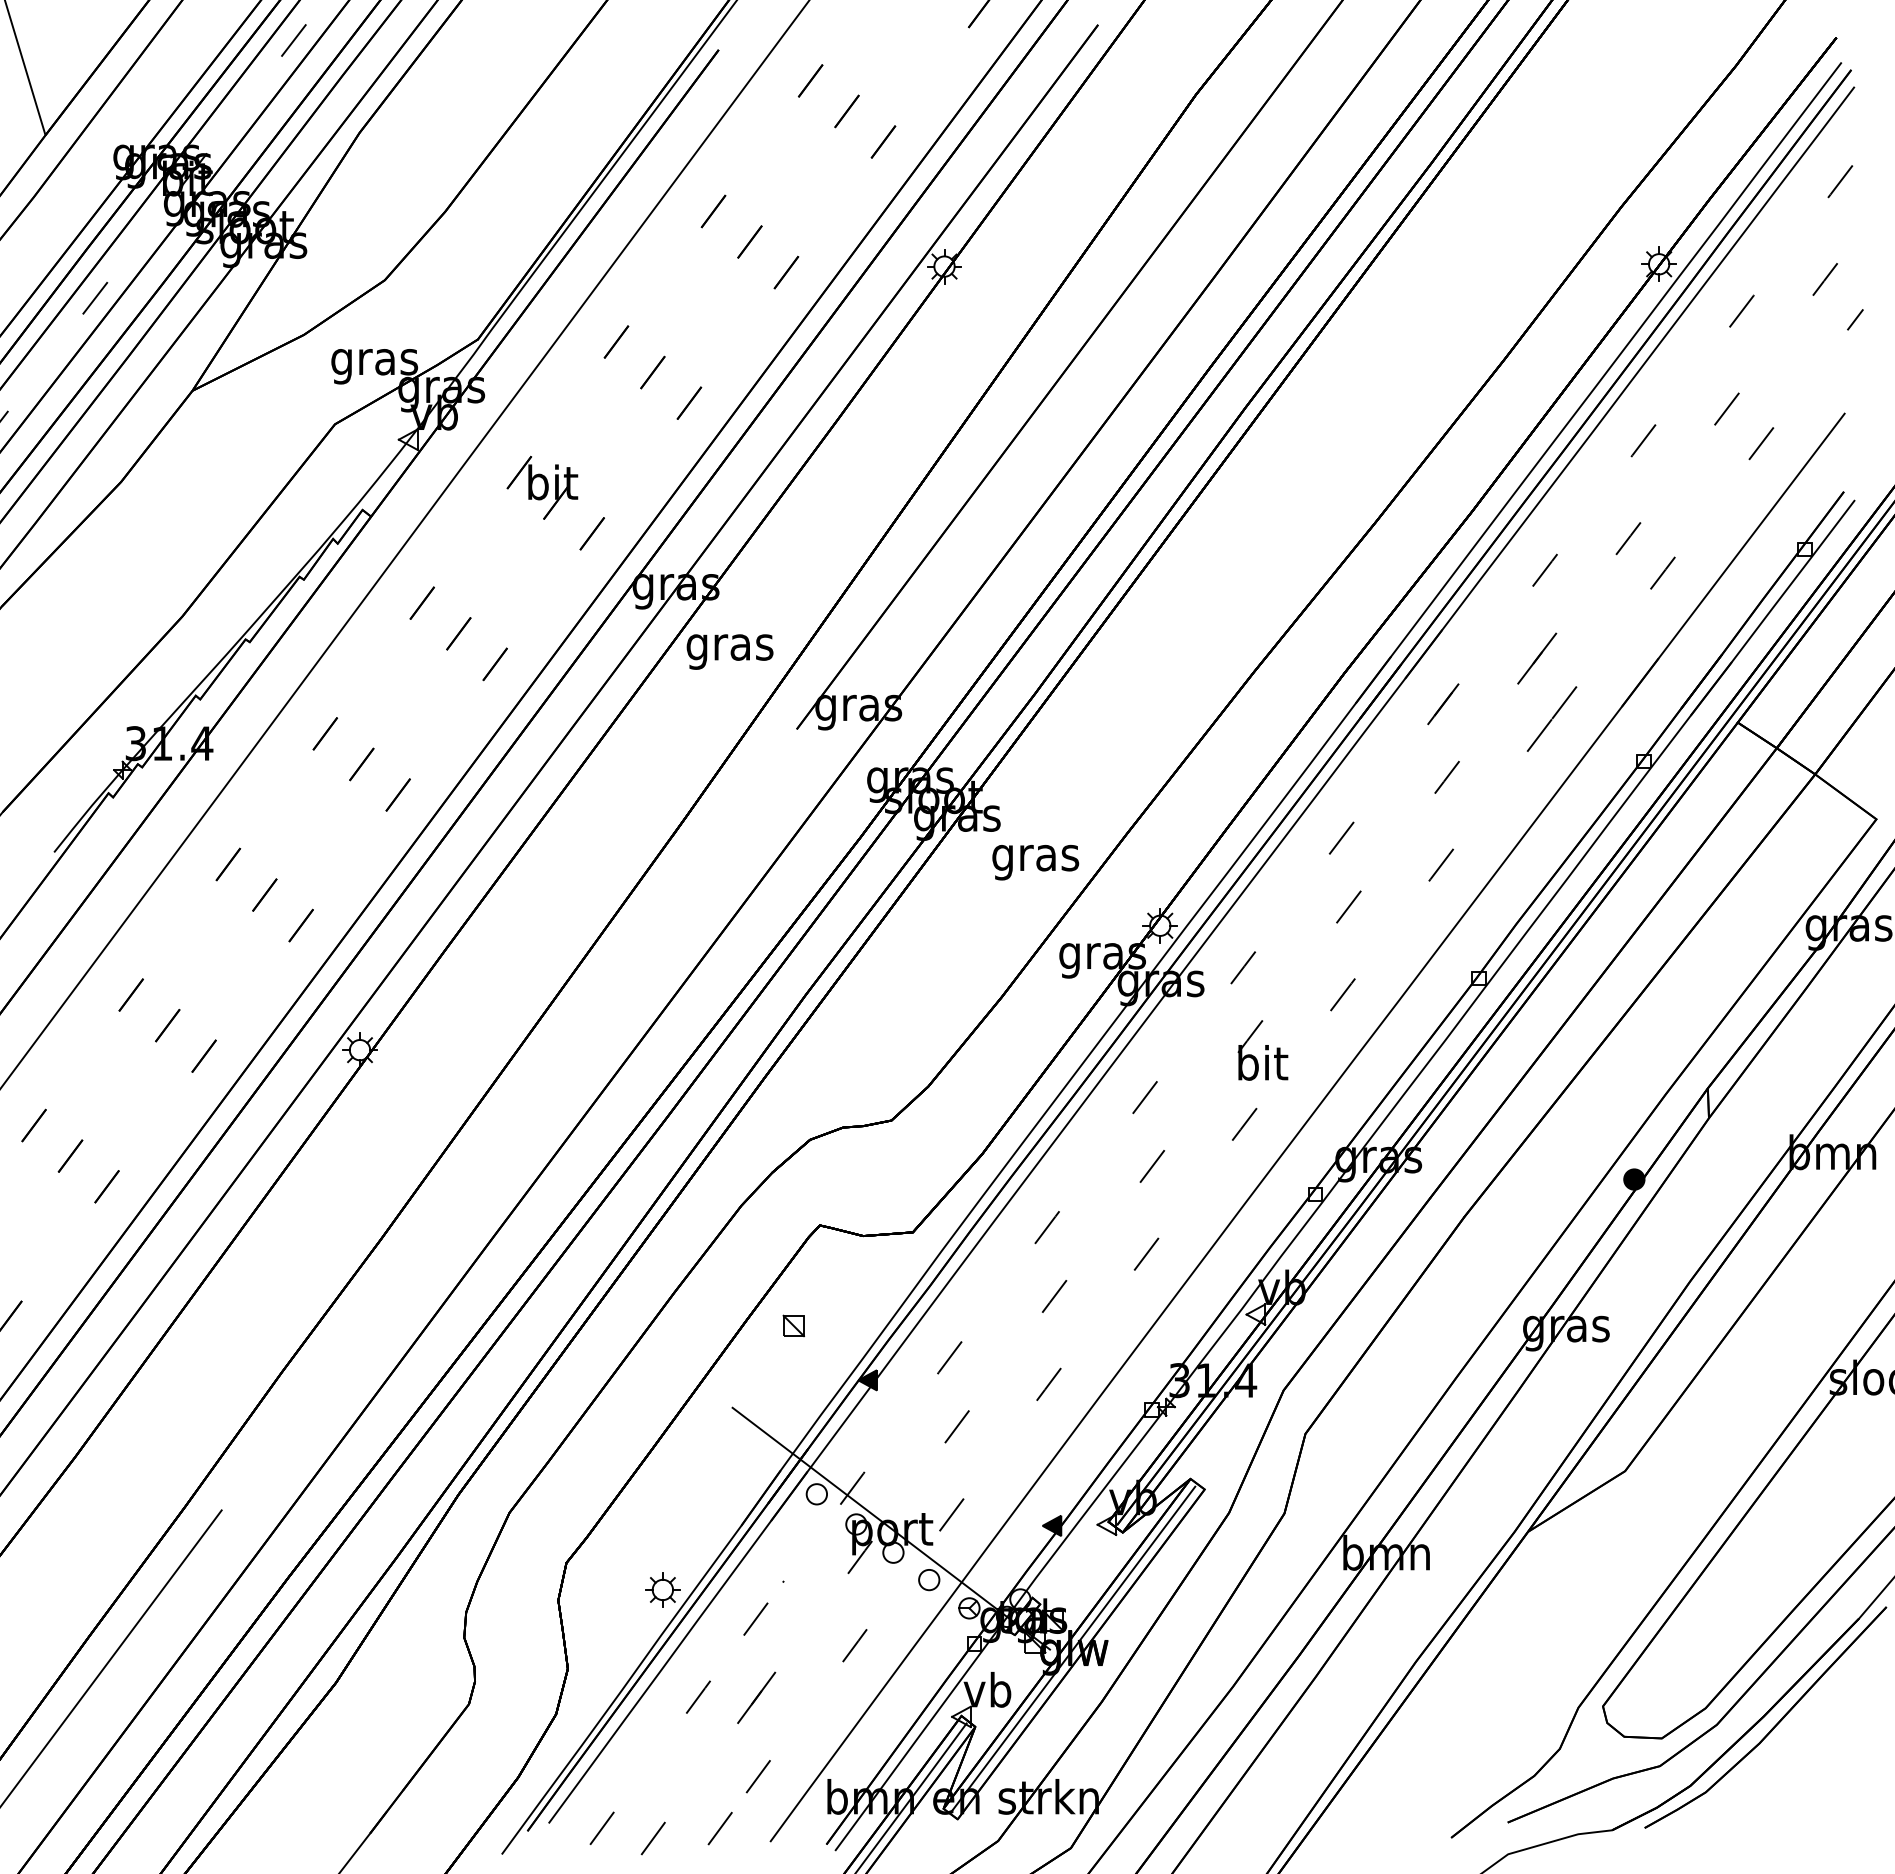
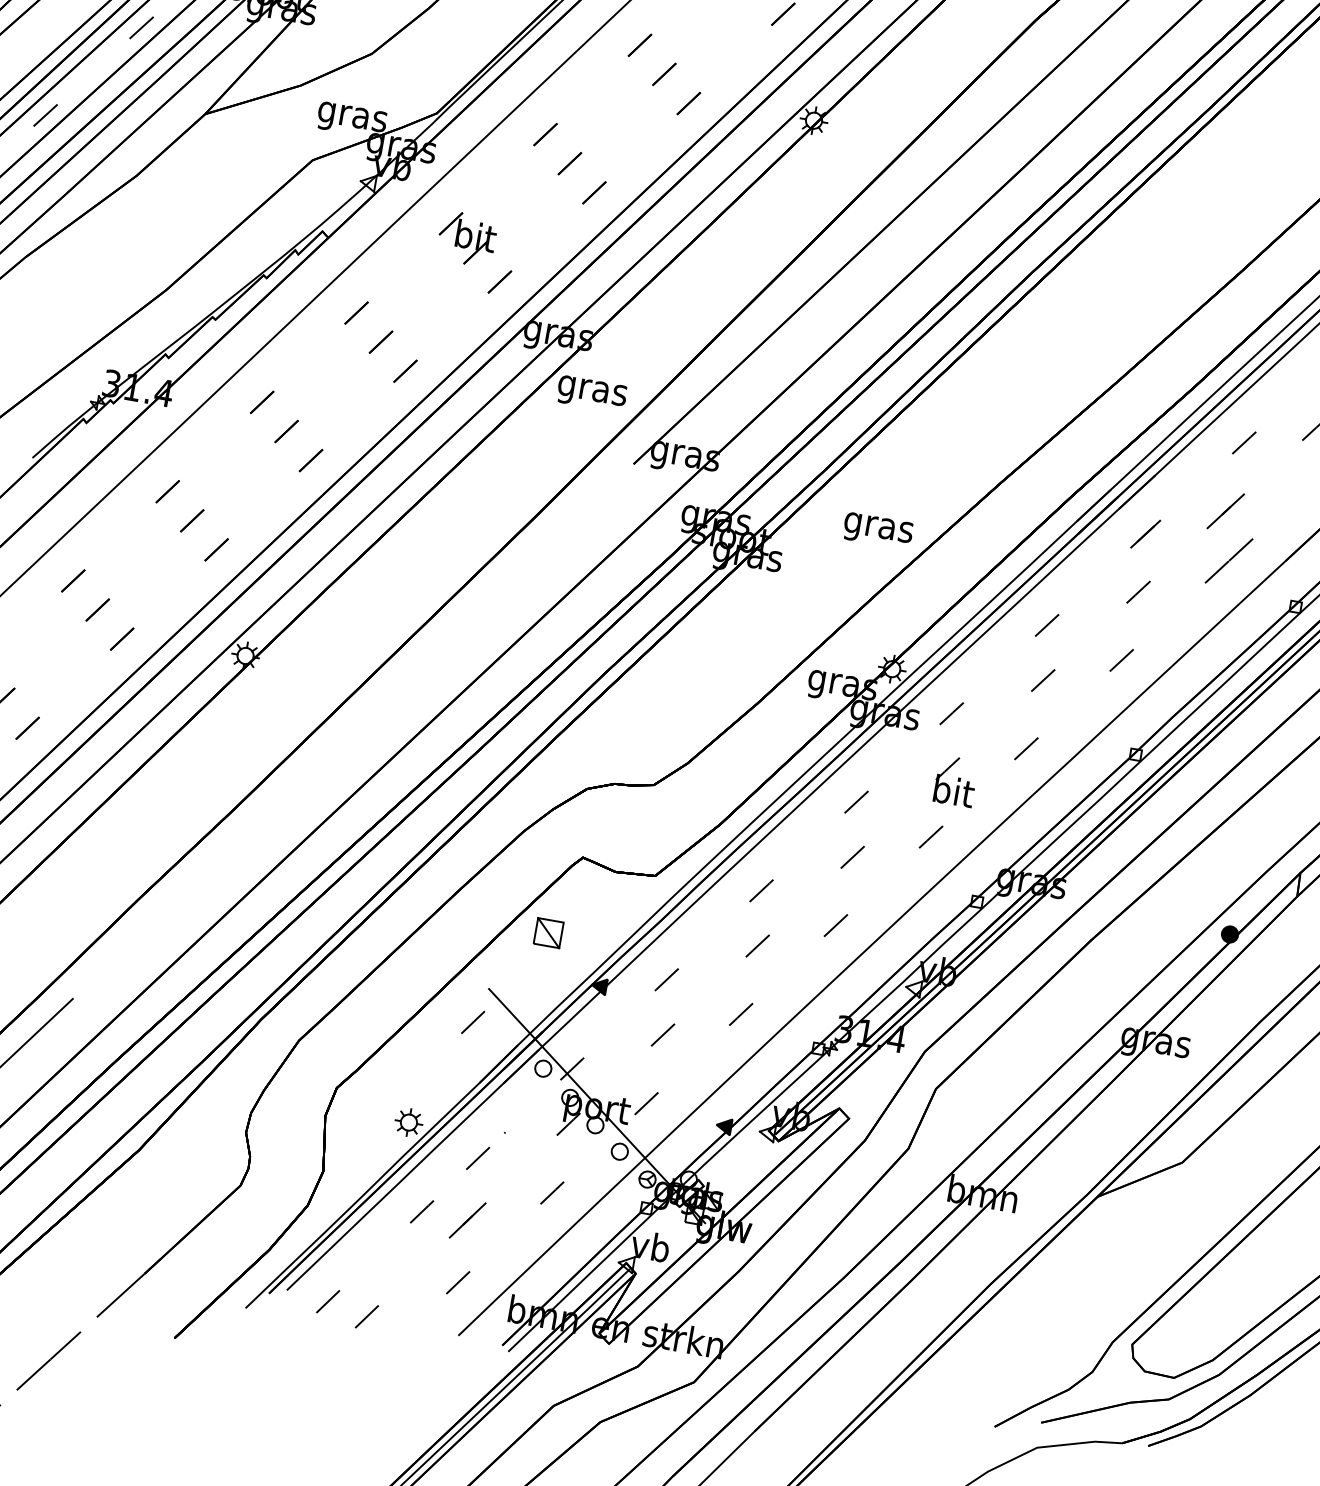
text: (1035, 862) -> (877, 530), moved
part: (793, 1325) -> (548, 932), size x1.6
line: (1073, 1648) -> (723, 1225), removed
line: (719, 1828) -> (472, 1022), moved

